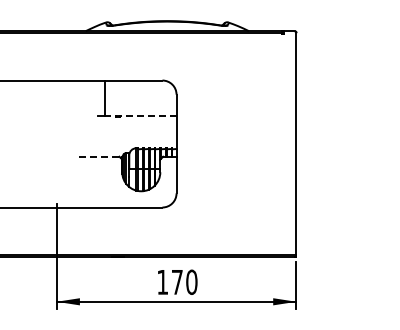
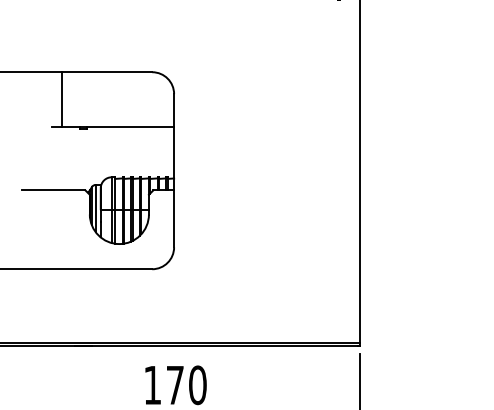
line: (140, 115) -> (118, 126), dashed -> solid
line: (99, 156) -> (54, 190), dashed -> solid

